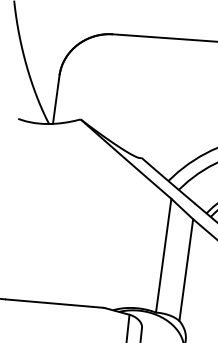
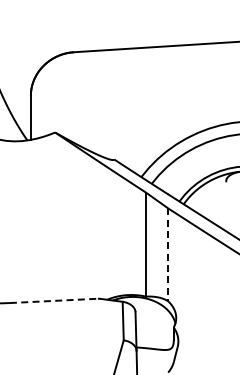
line: (186, 270) -> (168, 255), solid -> dashed
line: (55, 303) -> (54, 300), solid -> dashed

